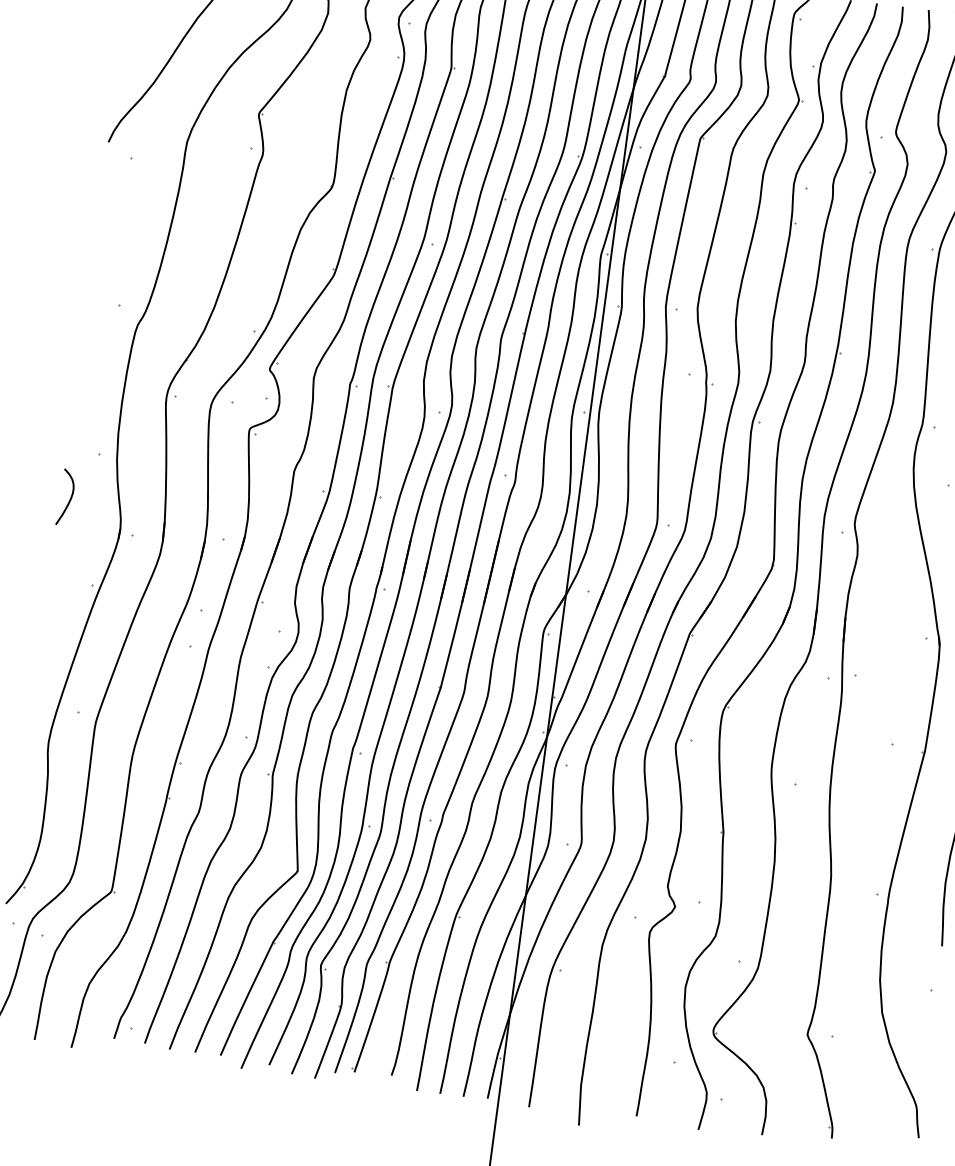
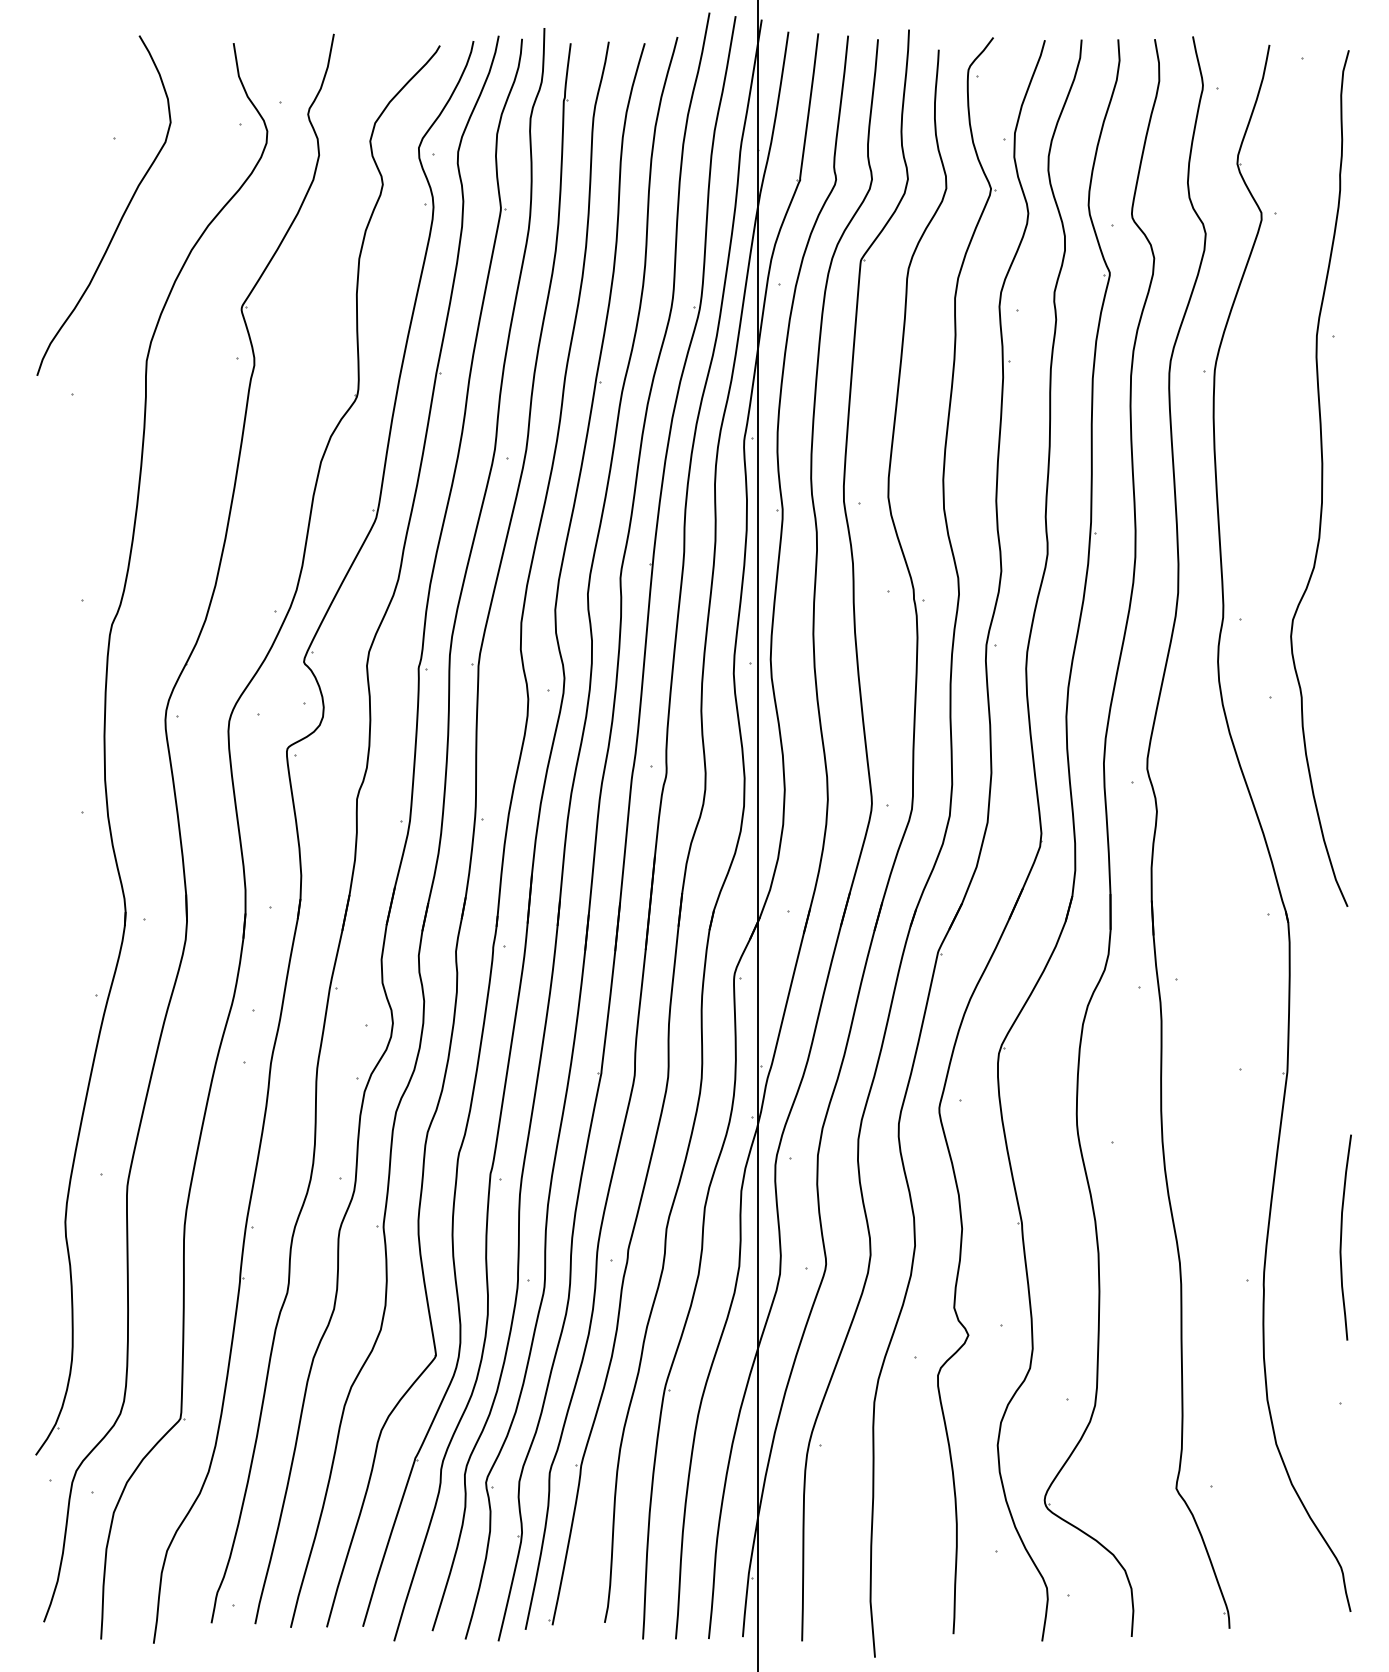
curve: (69, 499) -> (49, 880), removed

